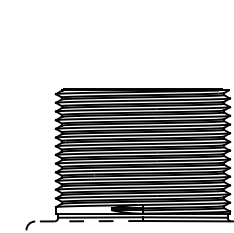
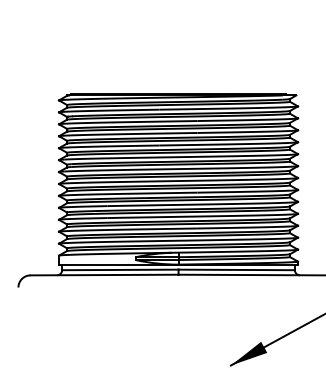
line: (89, 221) -> (104, 275), dashed -> solid

